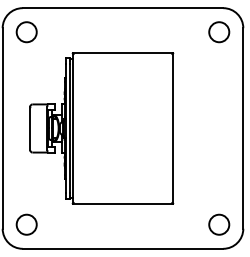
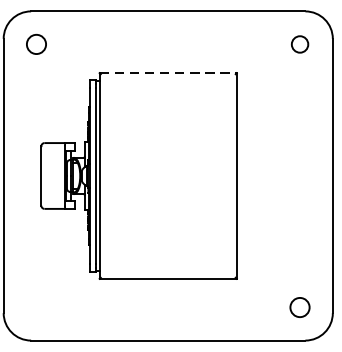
circle: (26, 32) -> (36, 44), size x0.7
circle: (219, 32) -> (300, 44), size x0.6
line: (123, 53) -> (168, 73), solid -> dashed
circle: (26, 224) -> (36, 307), removed
circle: (219, 224) -> (300, 307), size x0.7

